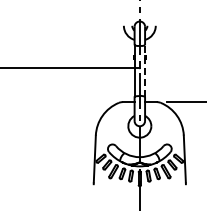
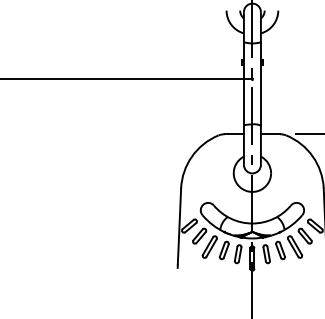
line: (145, 71) -> (261, 84), dashed -> solid

